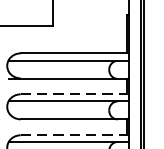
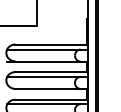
line: (74, 94) -> (51, 72), dashed -> solid
line: (74, 135) -> (51, 99), dashed -> solid

